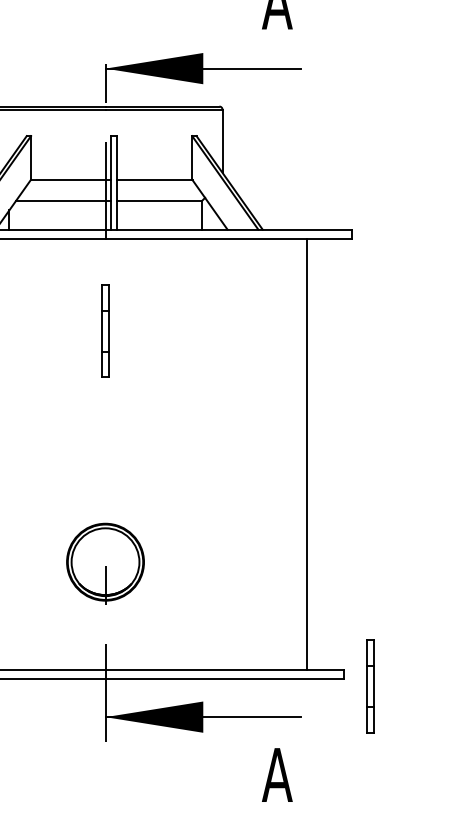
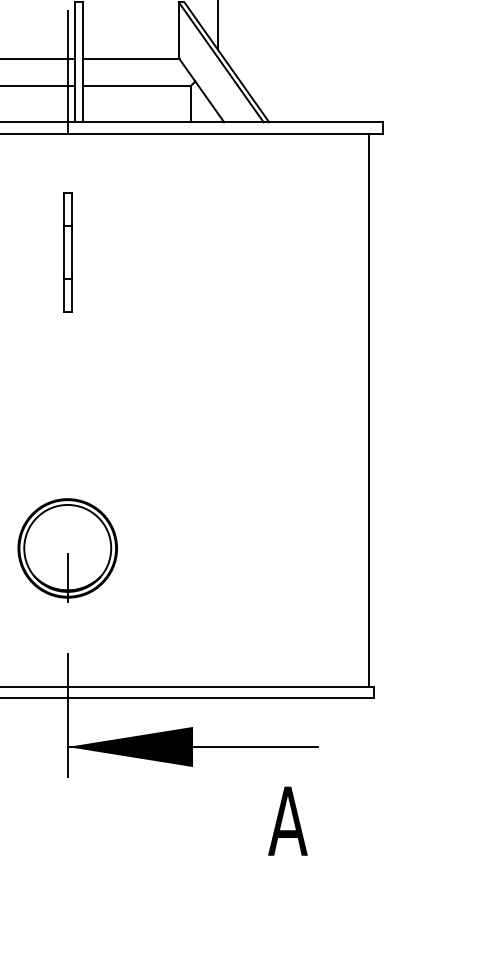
line: (307, 453) -> (368, 409), moved
part: (370, 685) -> (407, 706), removed

